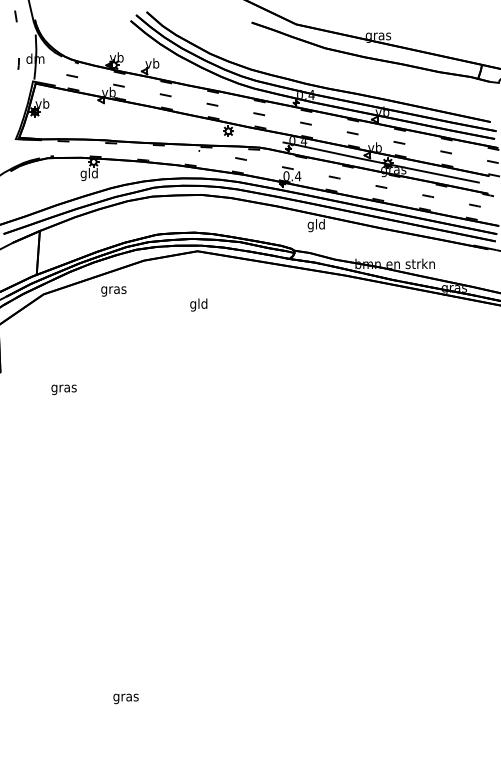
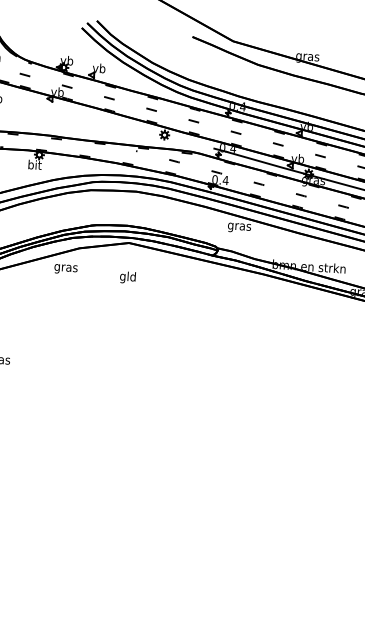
text: (88, 174) -> (33, 166), gld -> bit
text: (316, 225) -> (239, 226), gld -> gras
text: (113, 291) -> (65, 269), moved
text: (198, 304) -> (127, 277), moved

